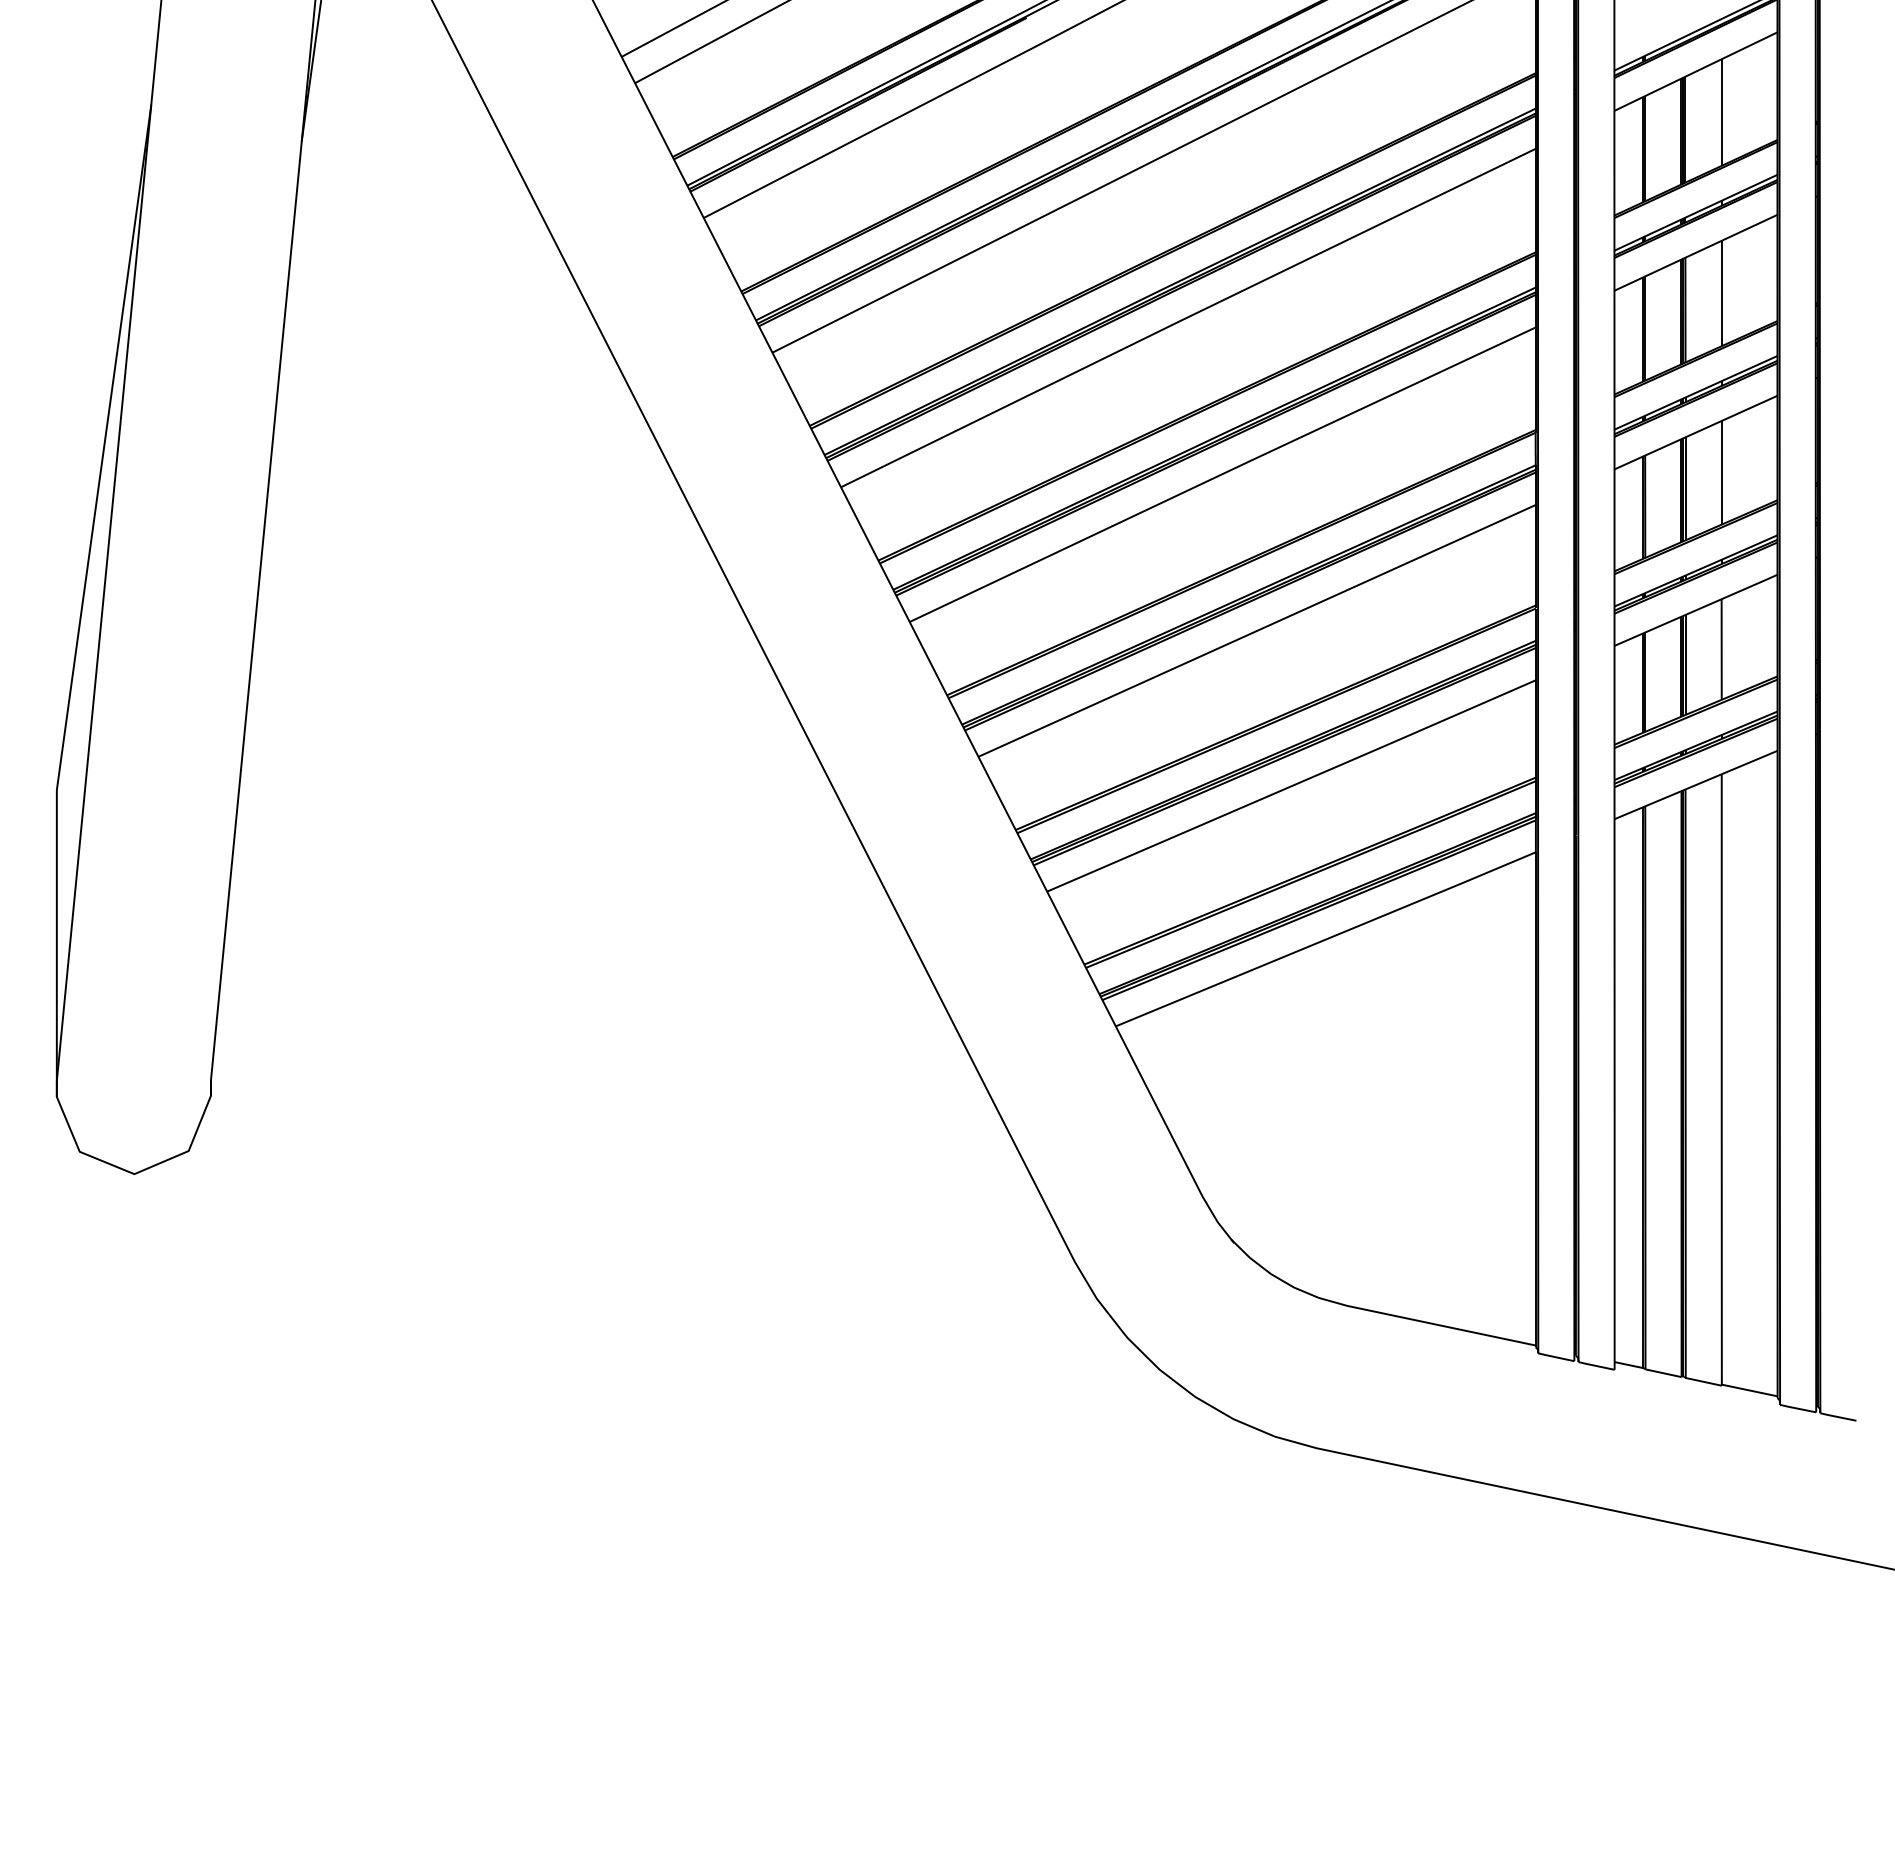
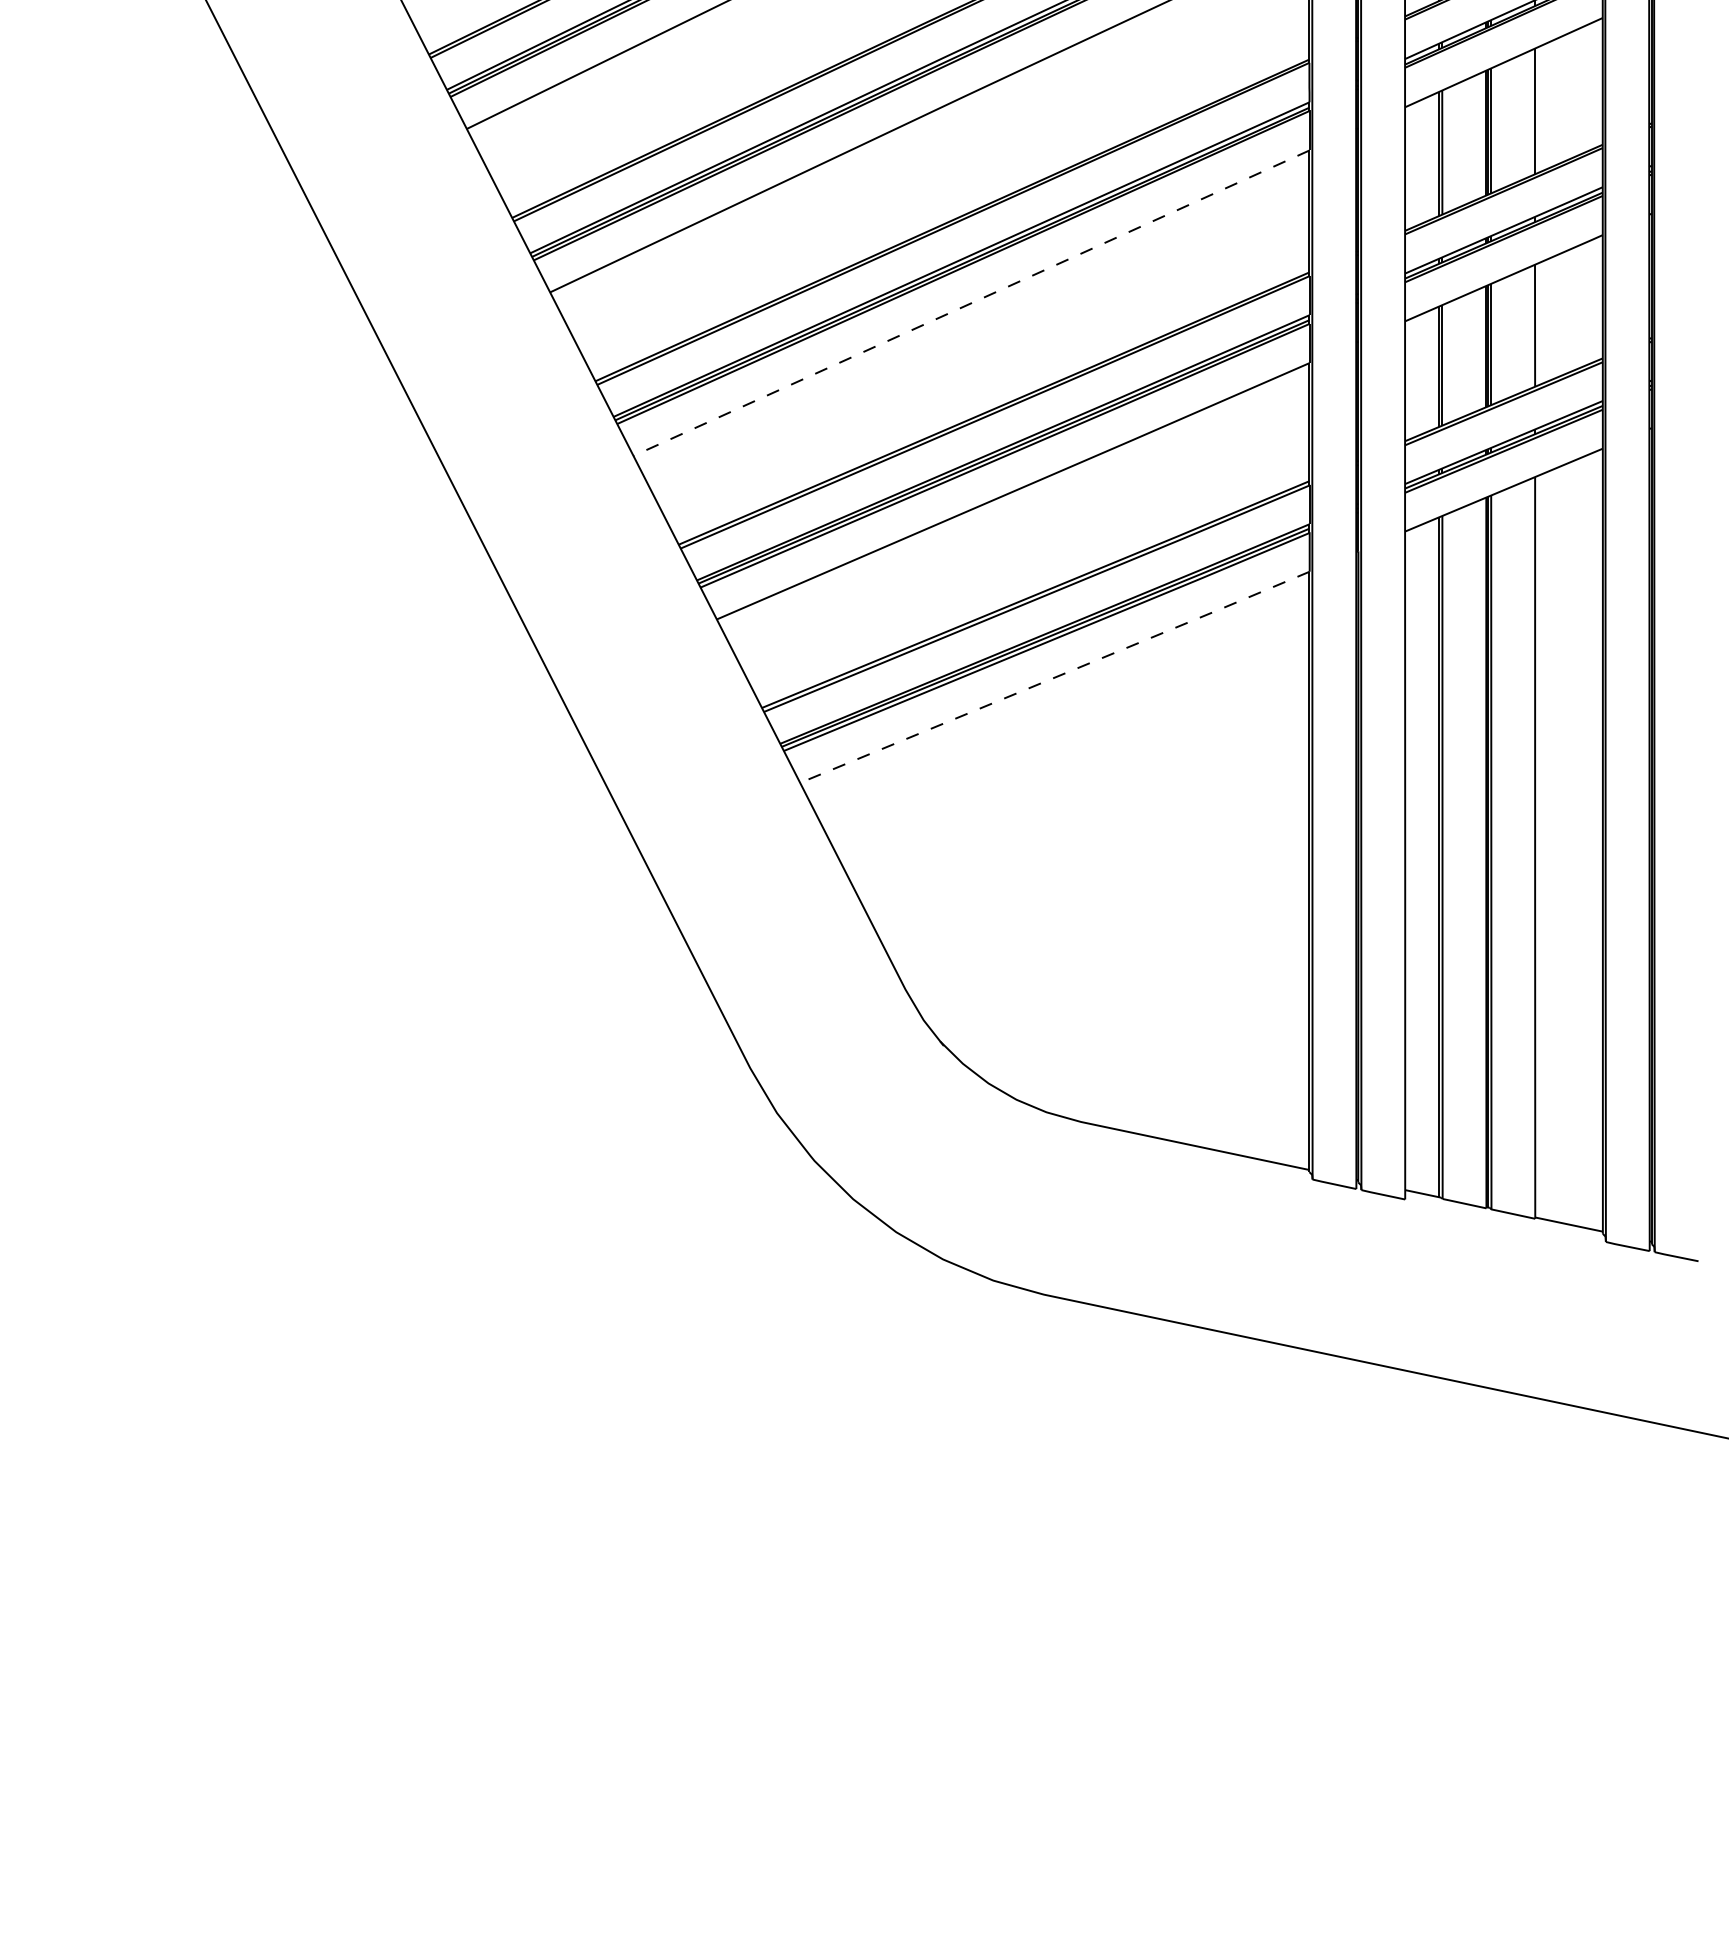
line: (1257, 630) -> (972, 302), solid -> dashed
line: (1326, 939) -> (1055, 677), solid -> dashed

